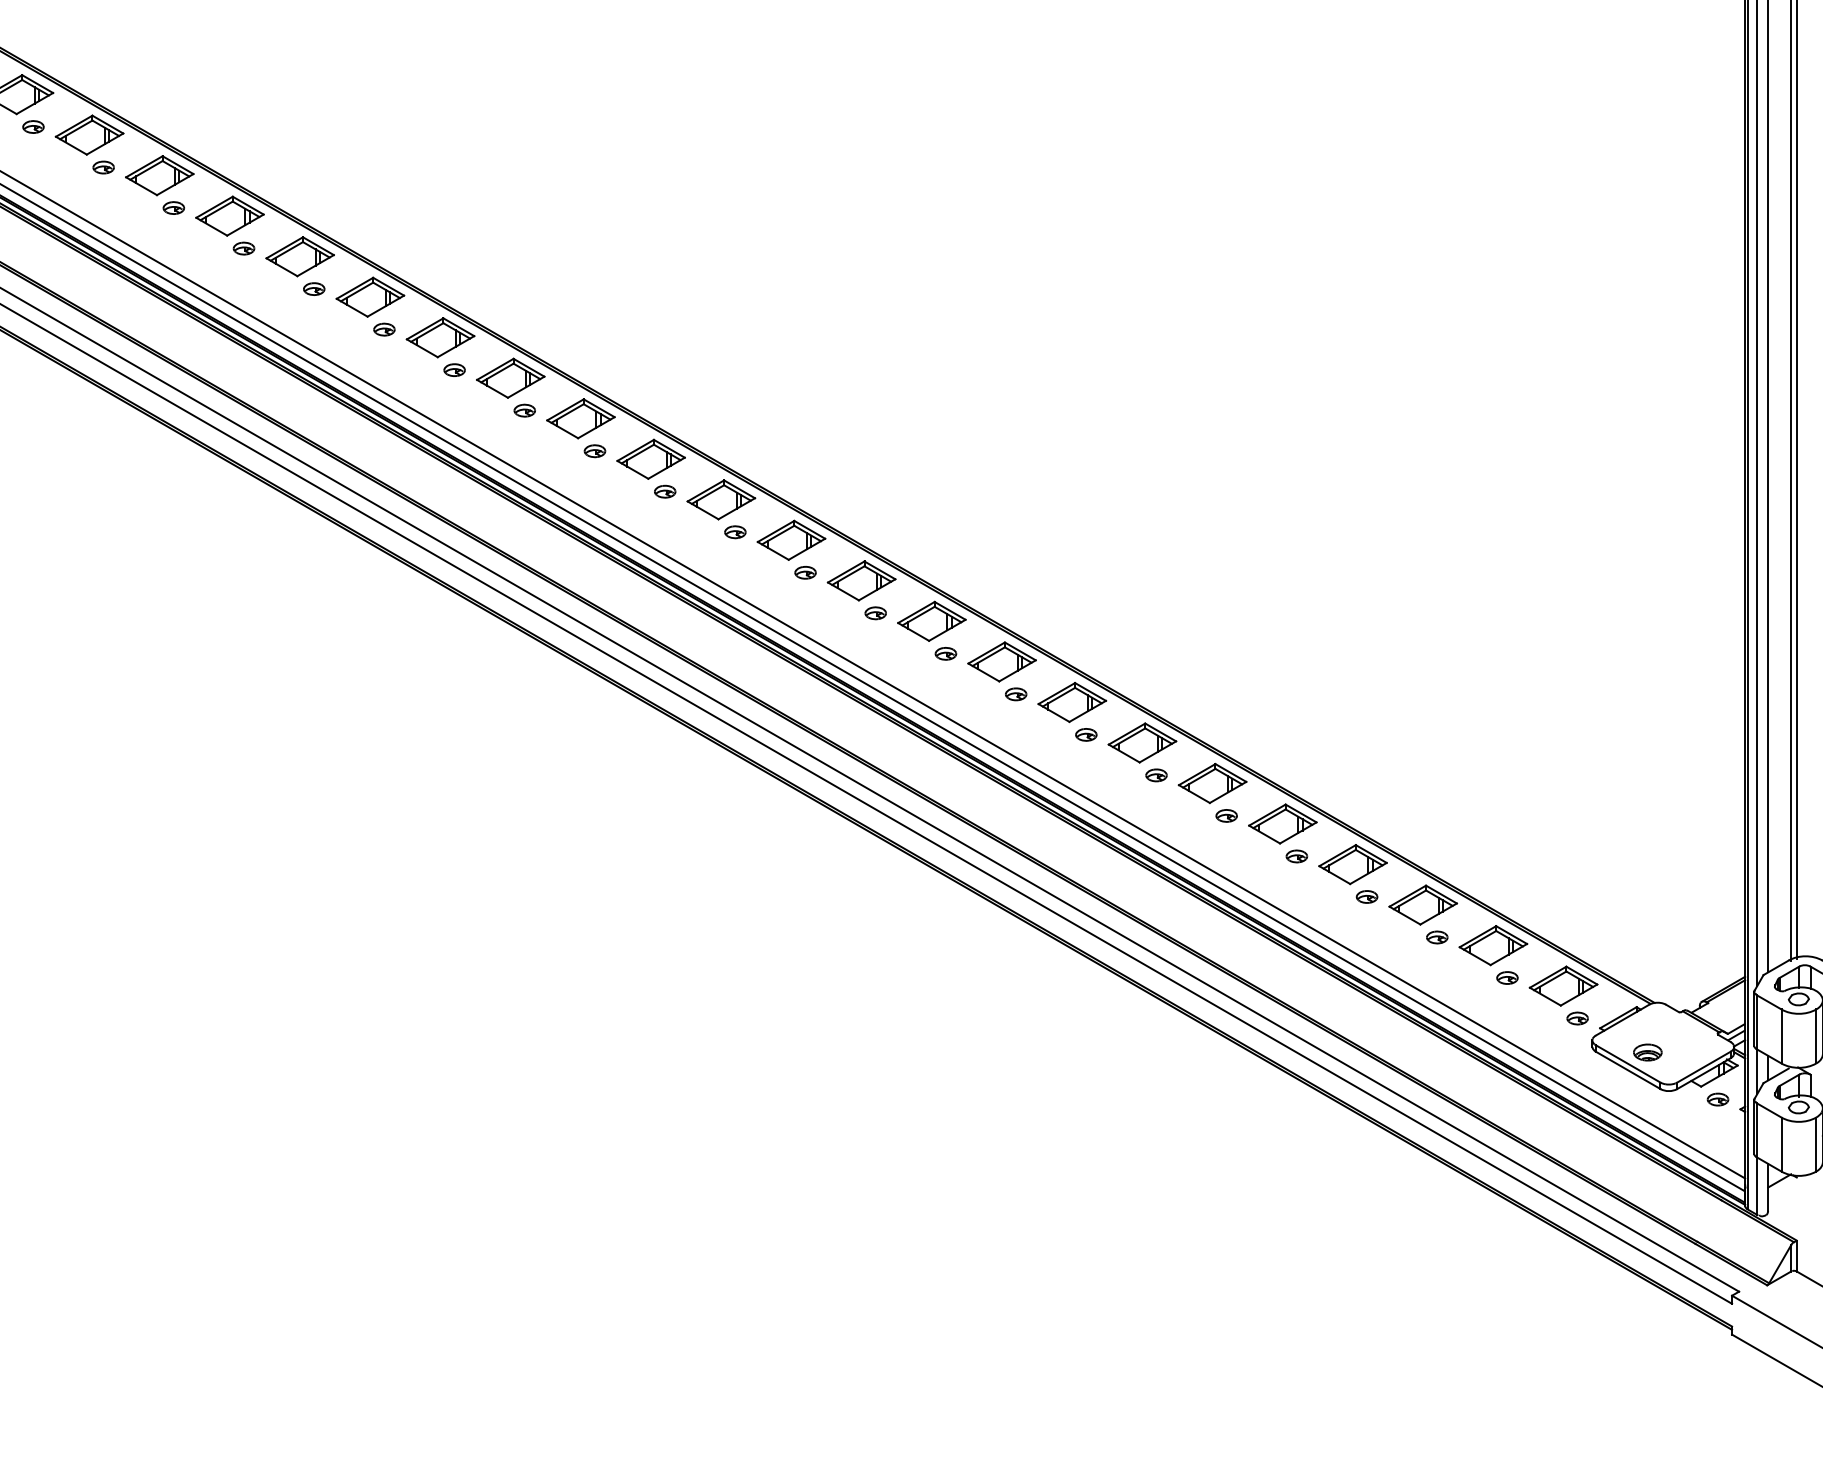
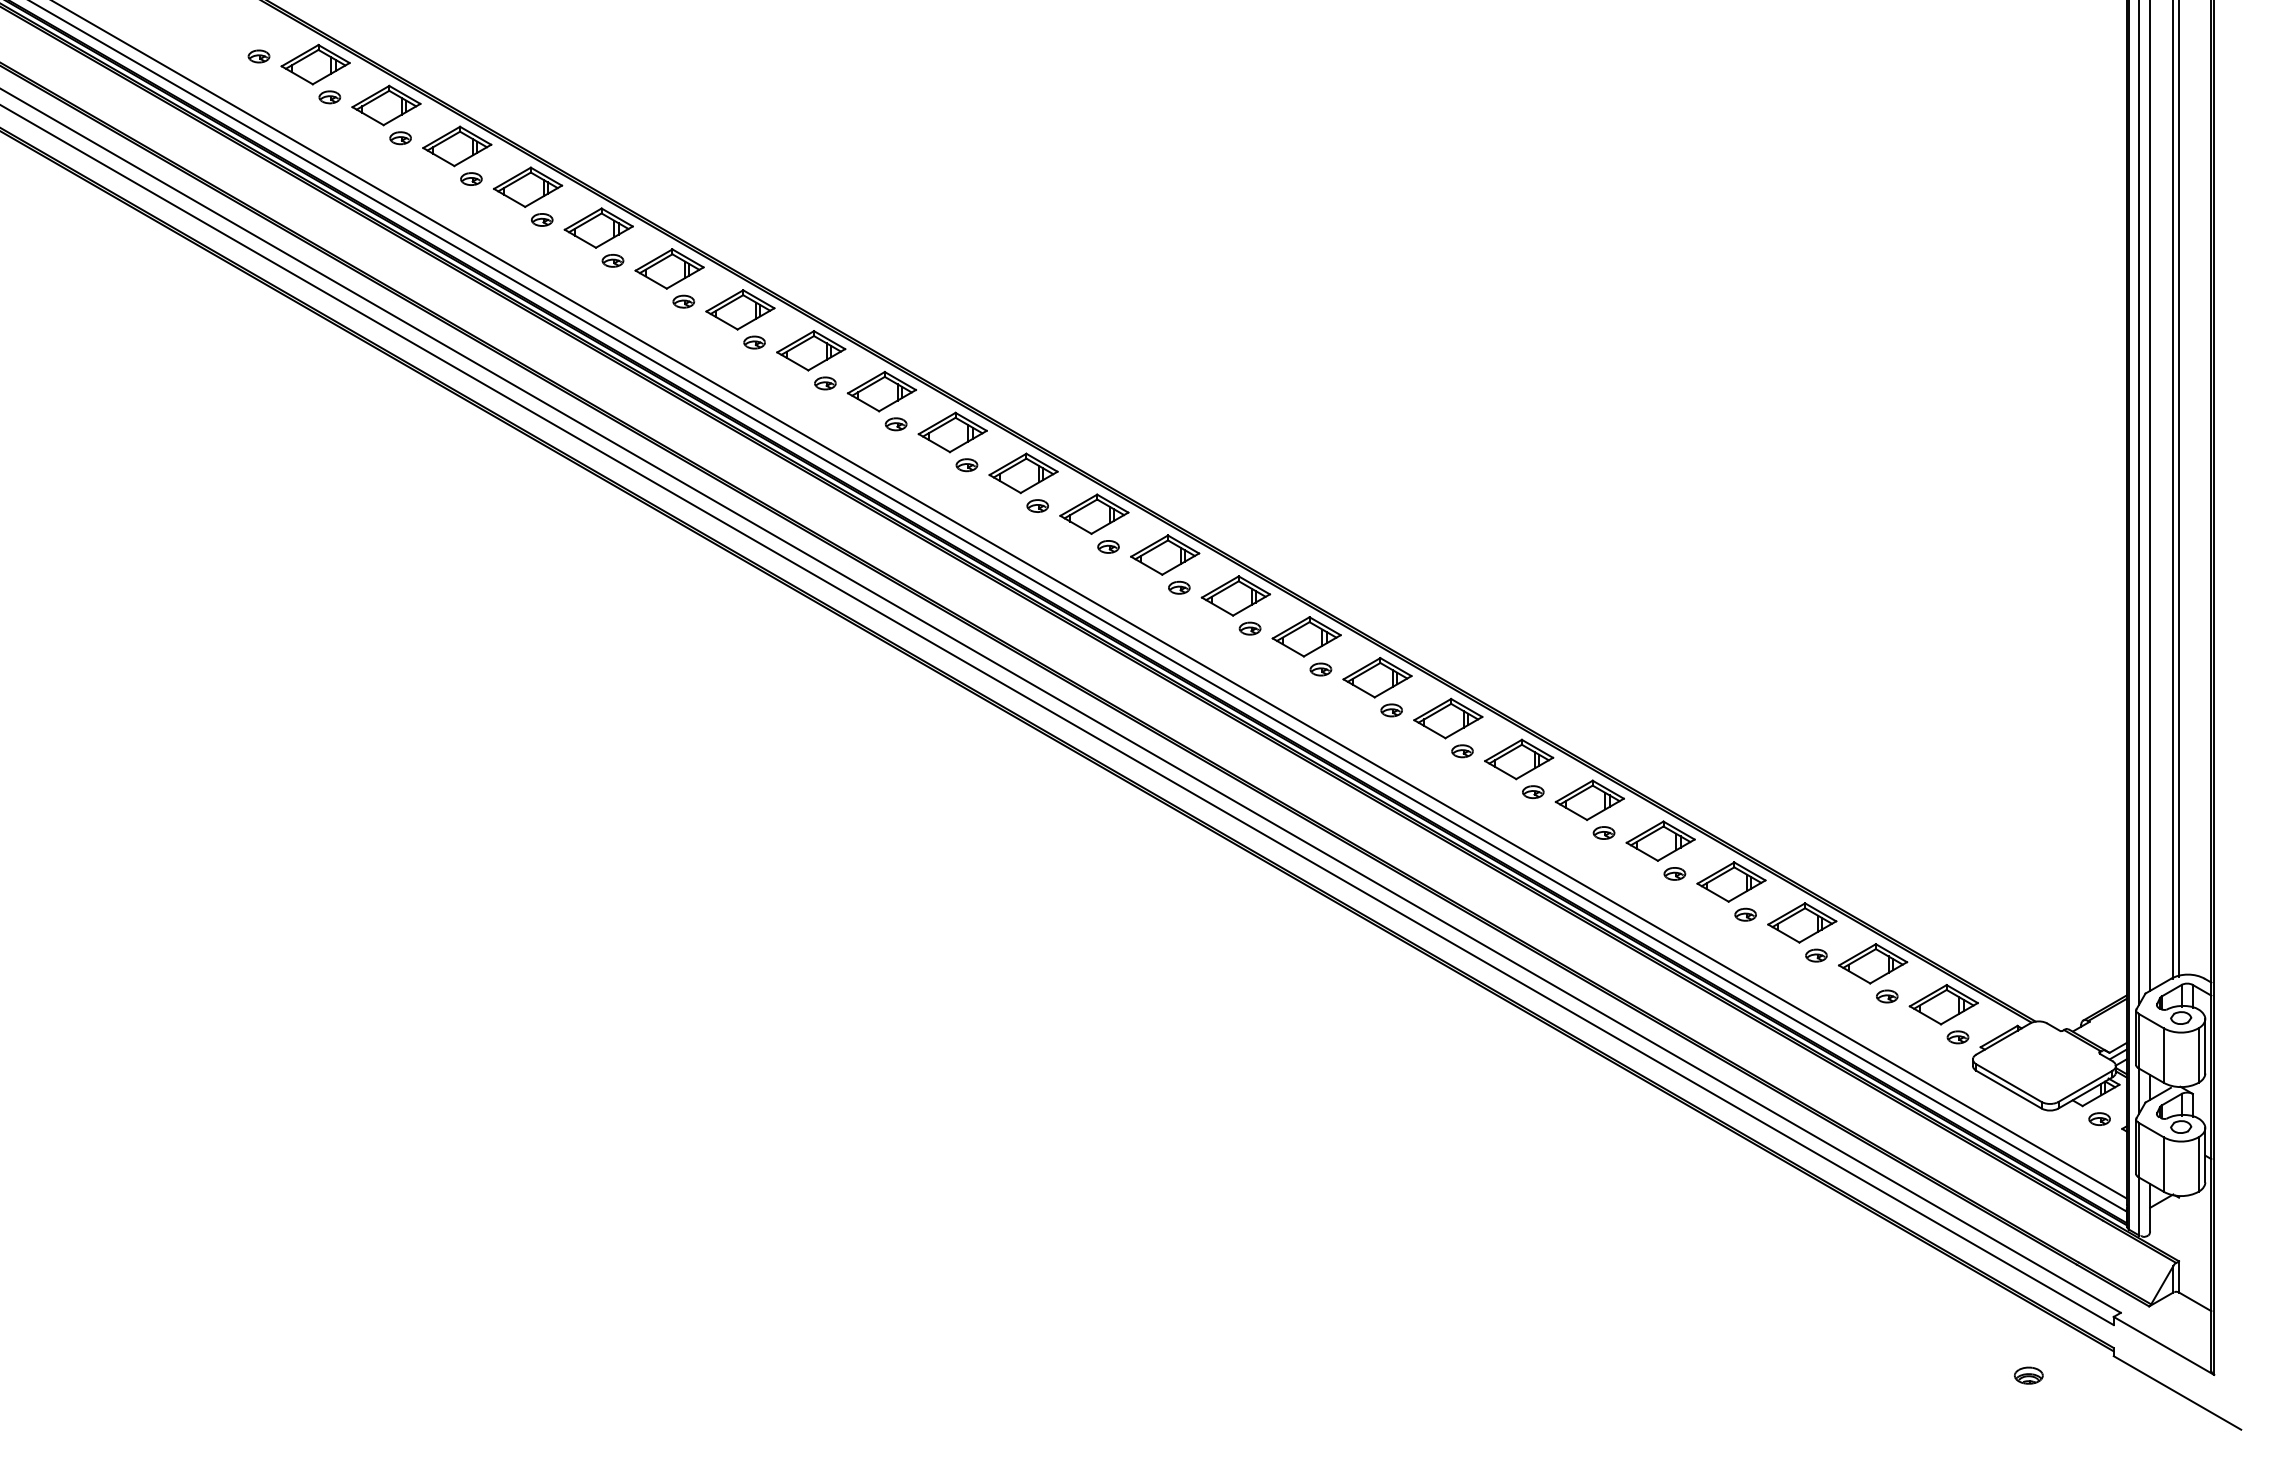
part: (1647, 1052) -> (2028, 1375), moved

